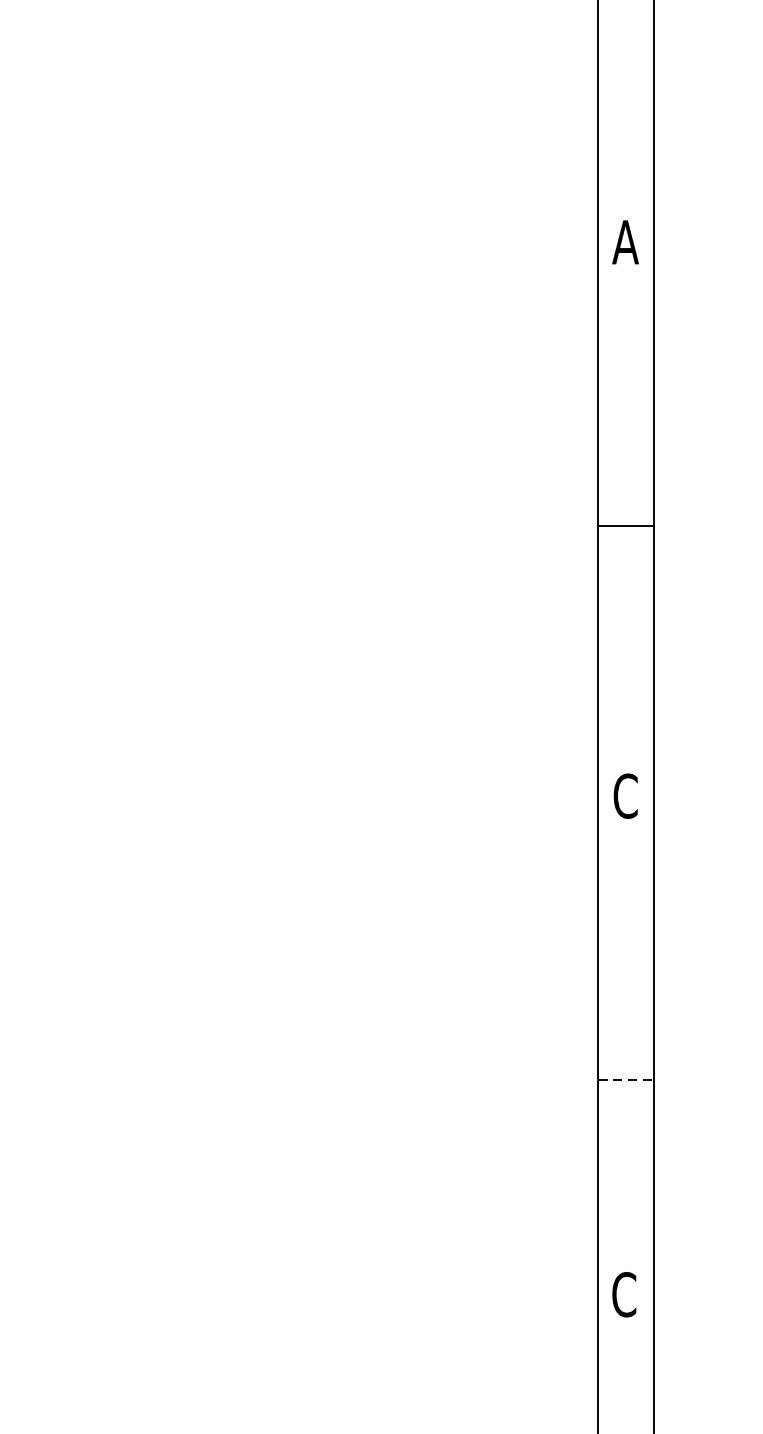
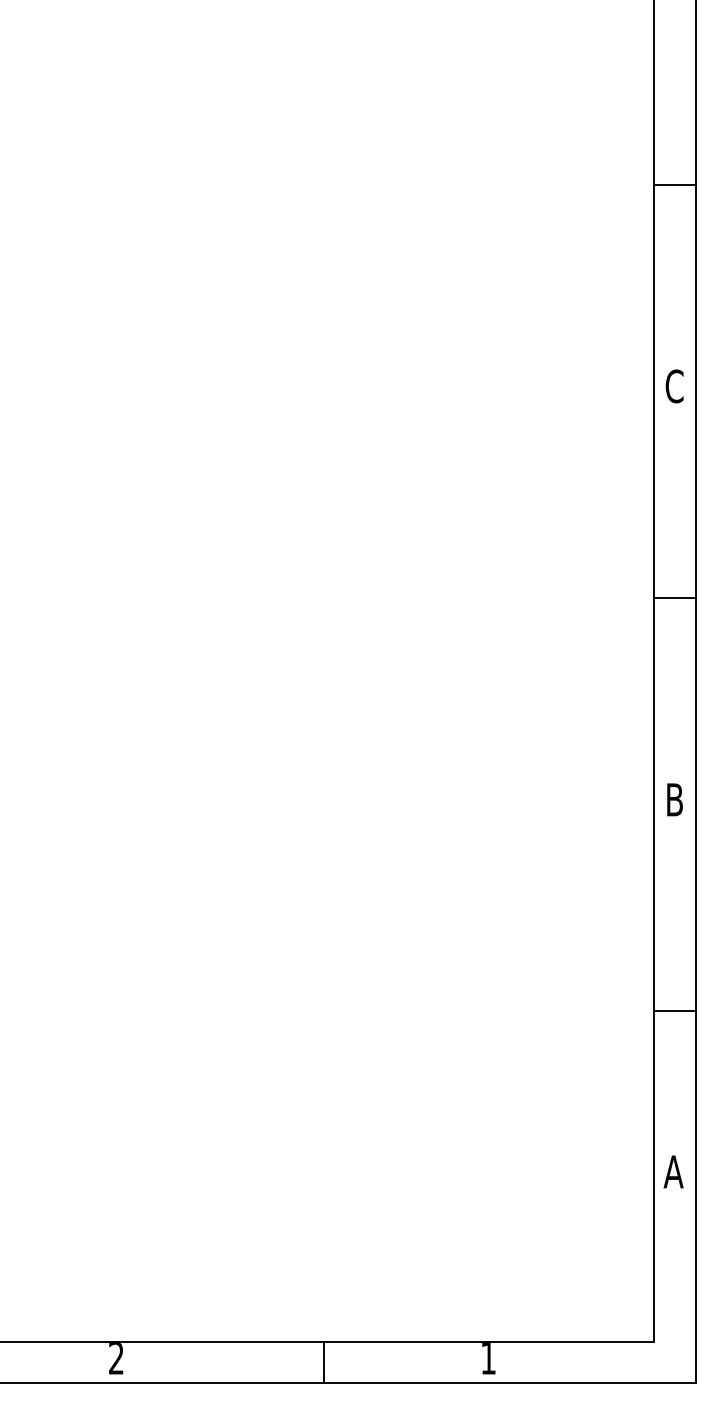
text: (625, 242) -> (674, 386), A -> C
text: (625, 795) -> (674, 799), C -> B
line: (625, 1079) -> (674, 1011), dashed -> solid
text: (624, 1294) -> (673, 1171), C -> A

